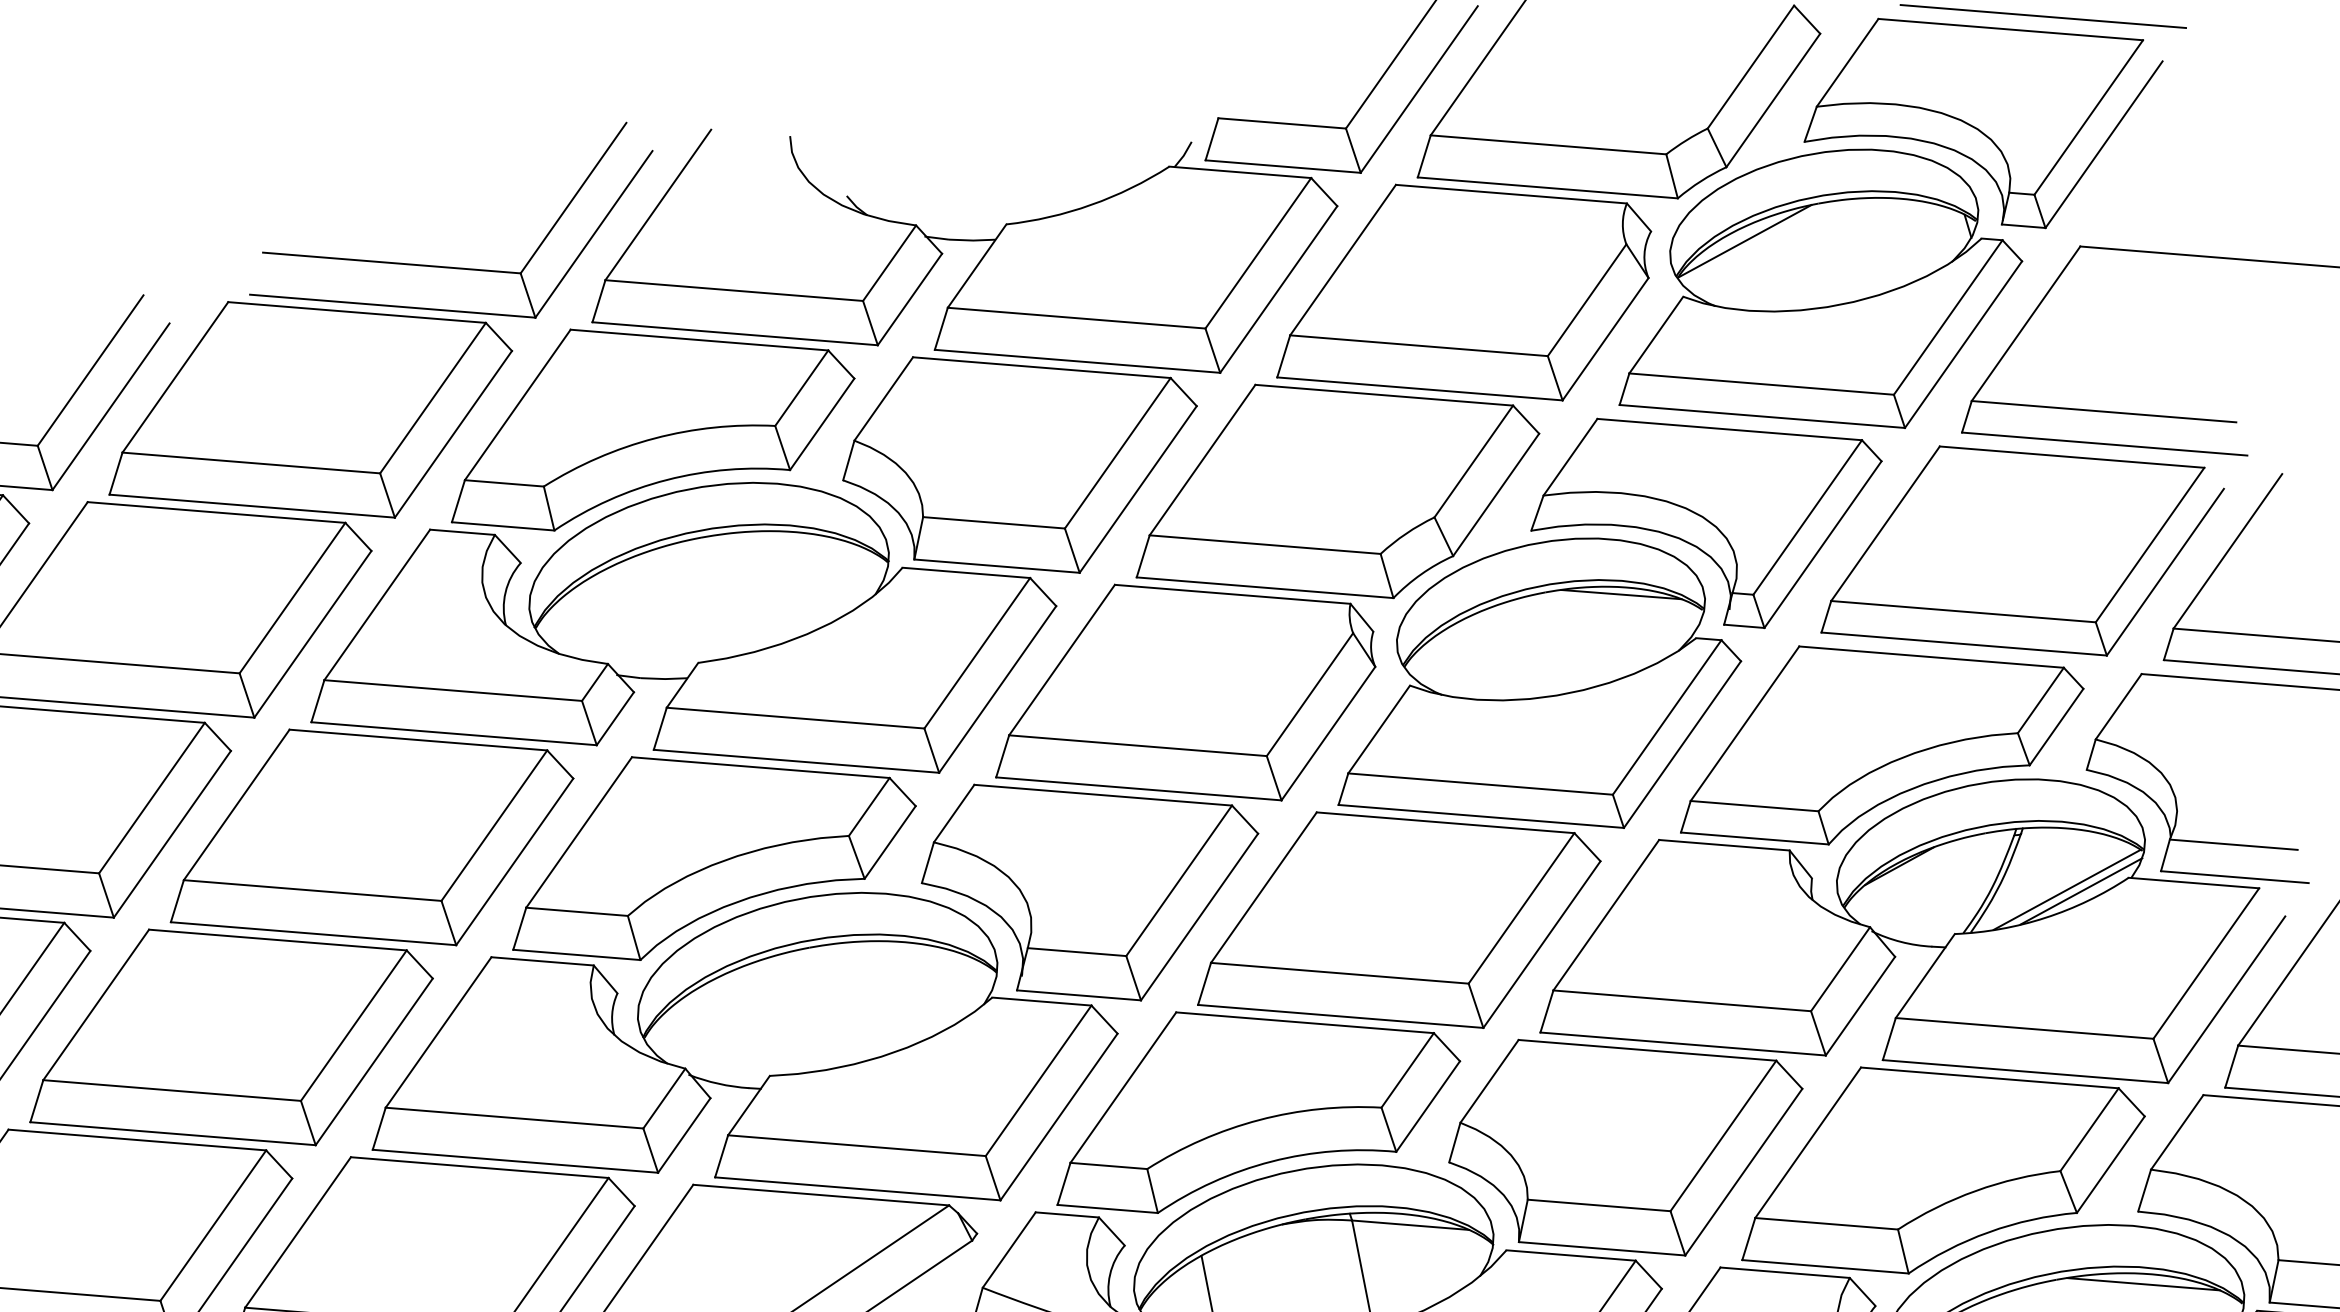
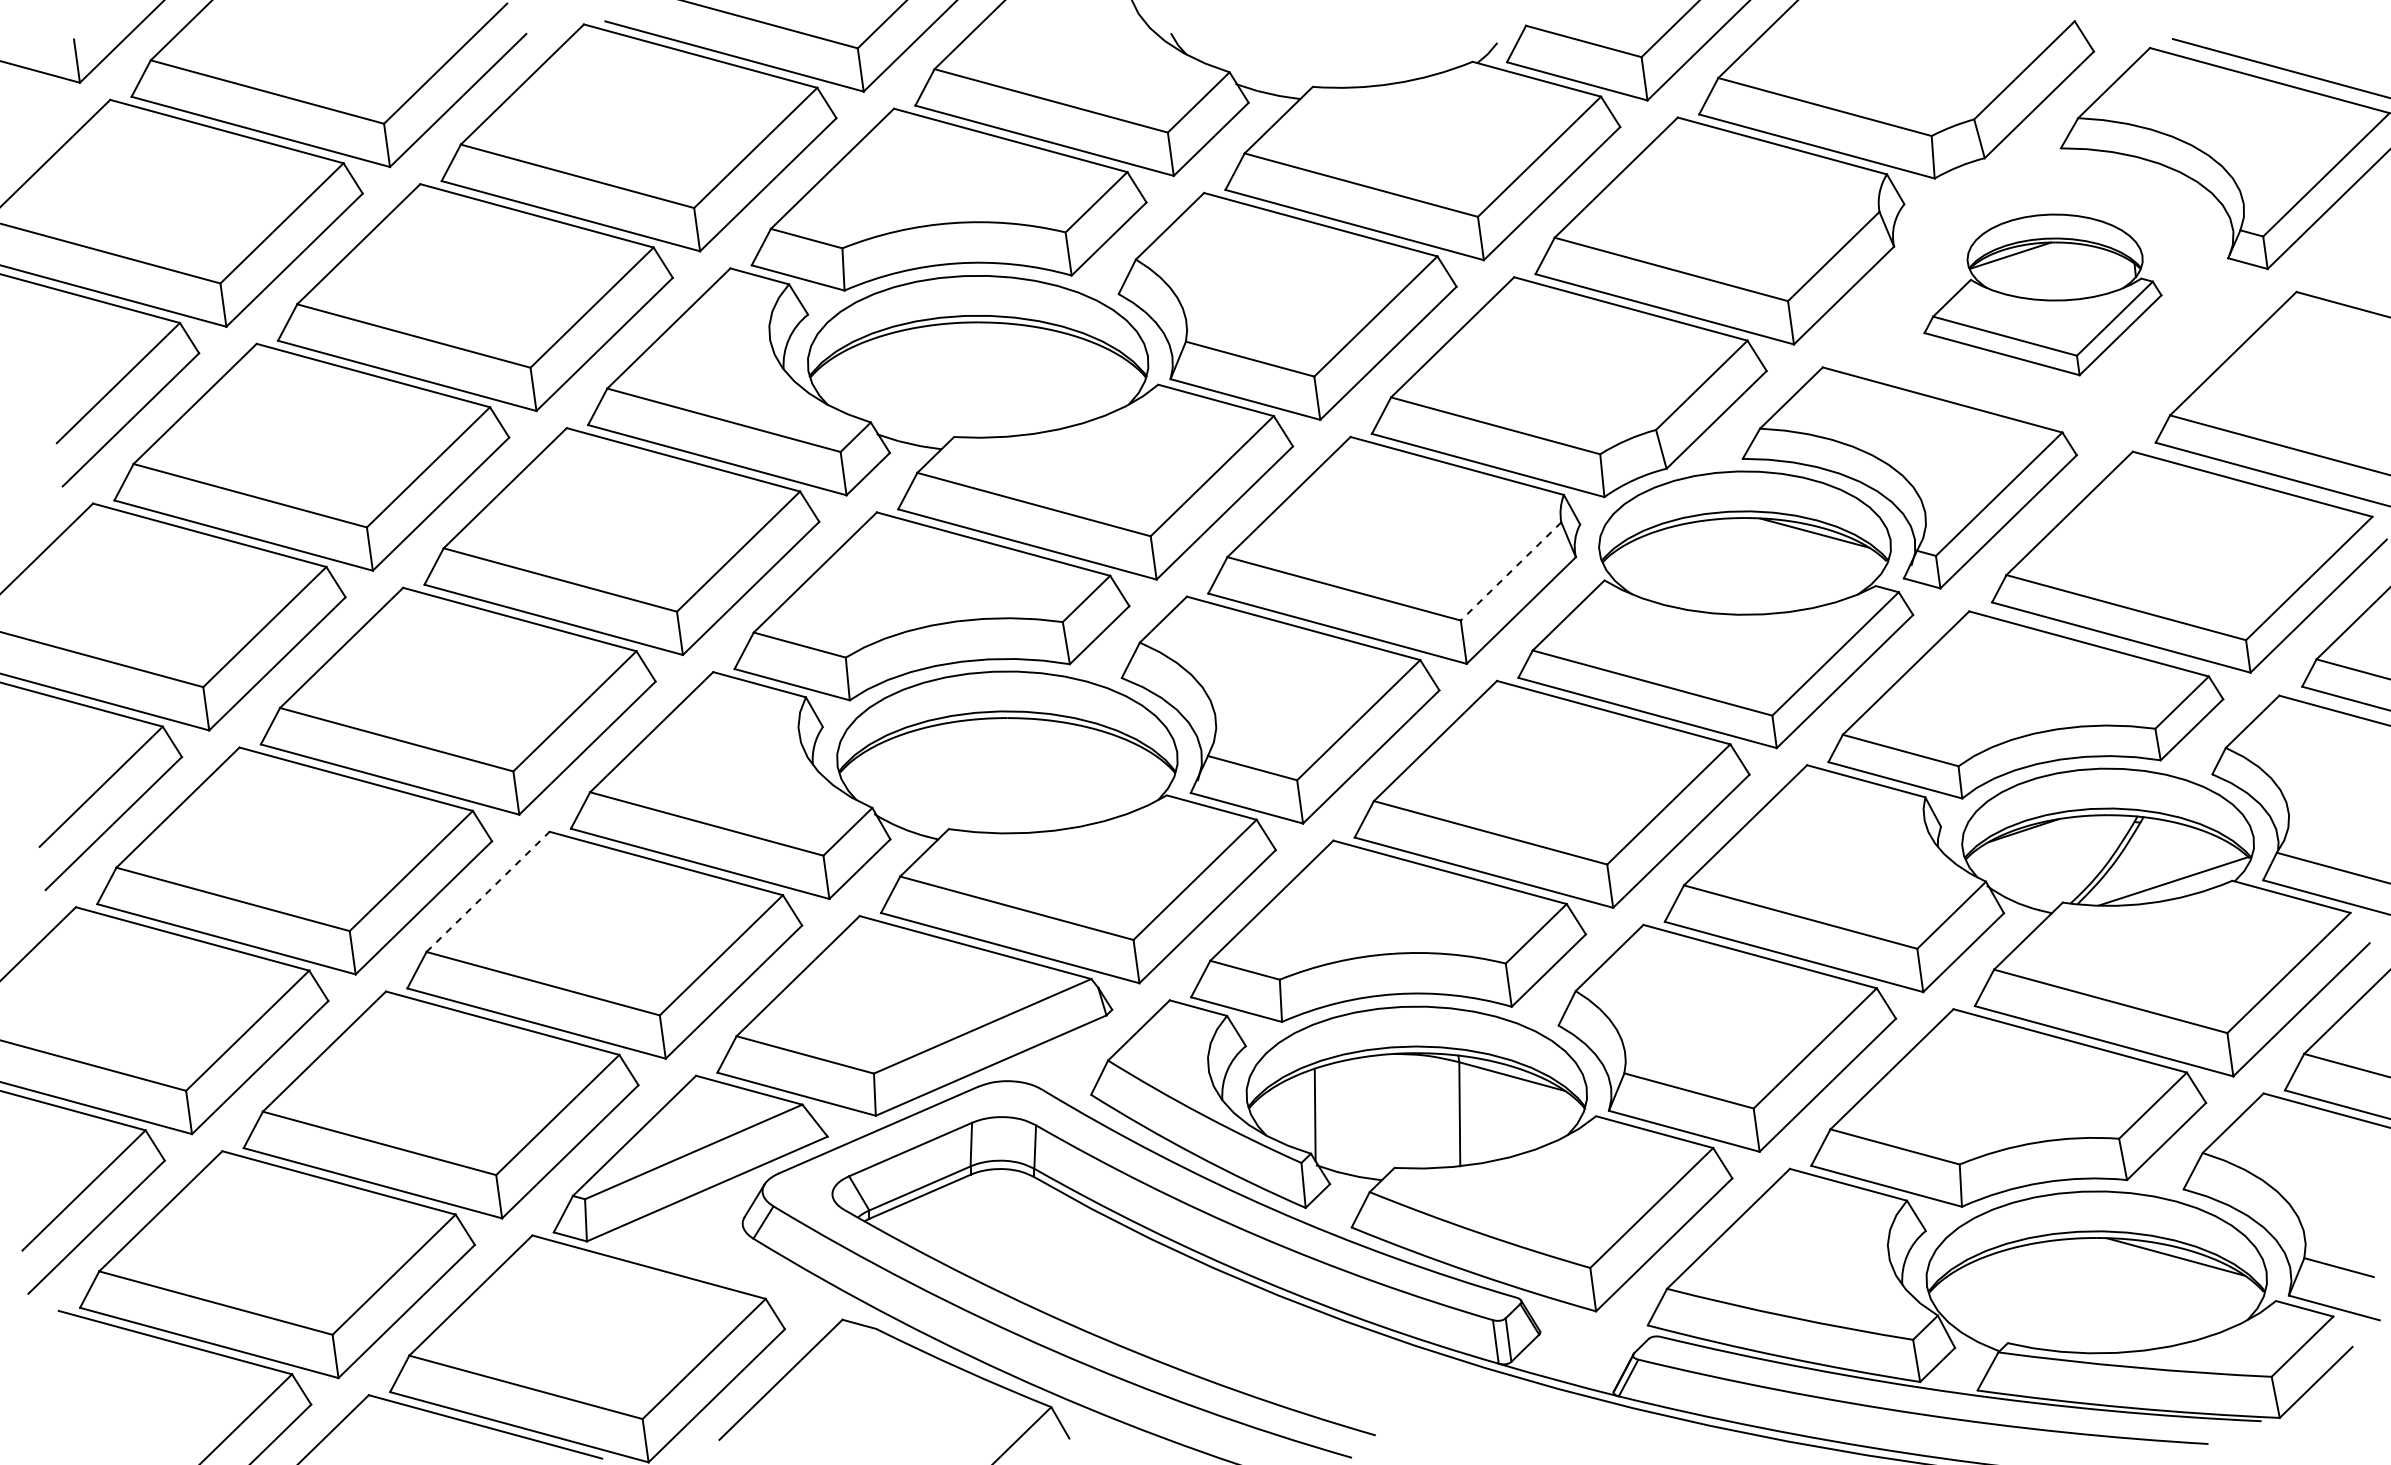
part: (1813, 299) -> (2042, 294), size x0.6
line: (1309, 694) -> (1510, 571), solid -> dashed
line: (2081, 891) -> (2186, 885), removed
line: (298, 1231) -> (488, 891), solid -> dashed

